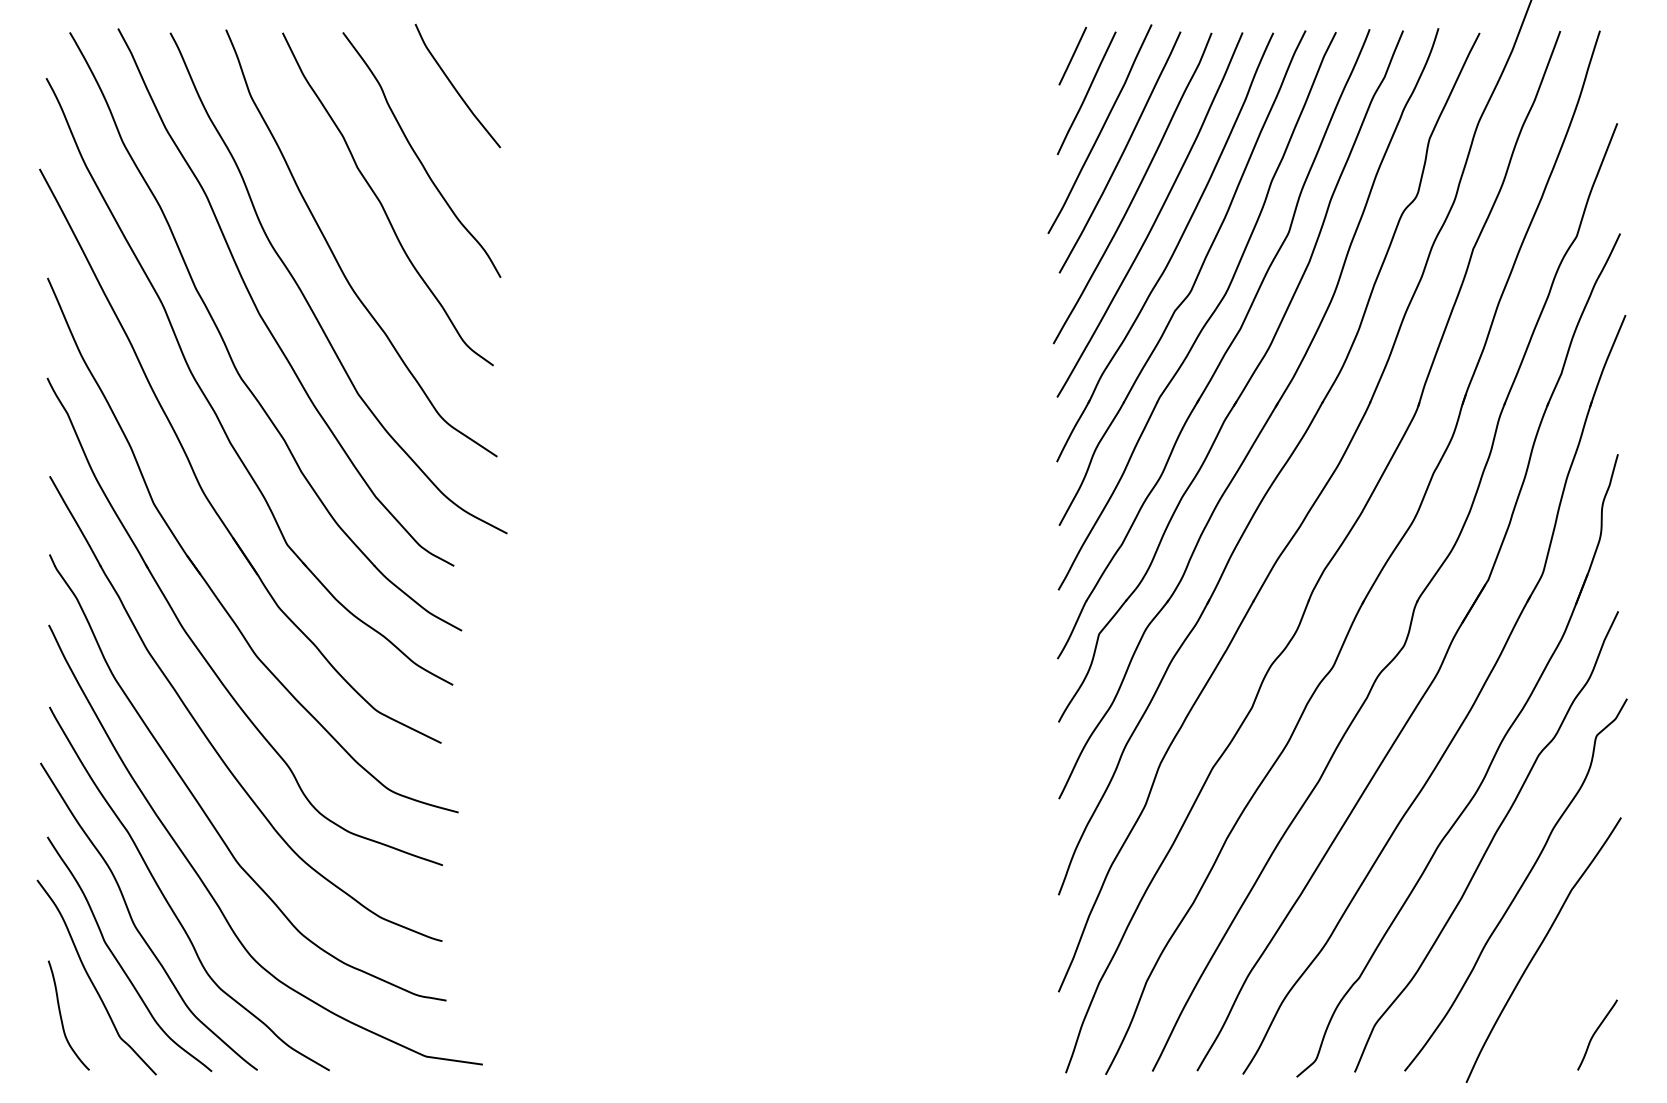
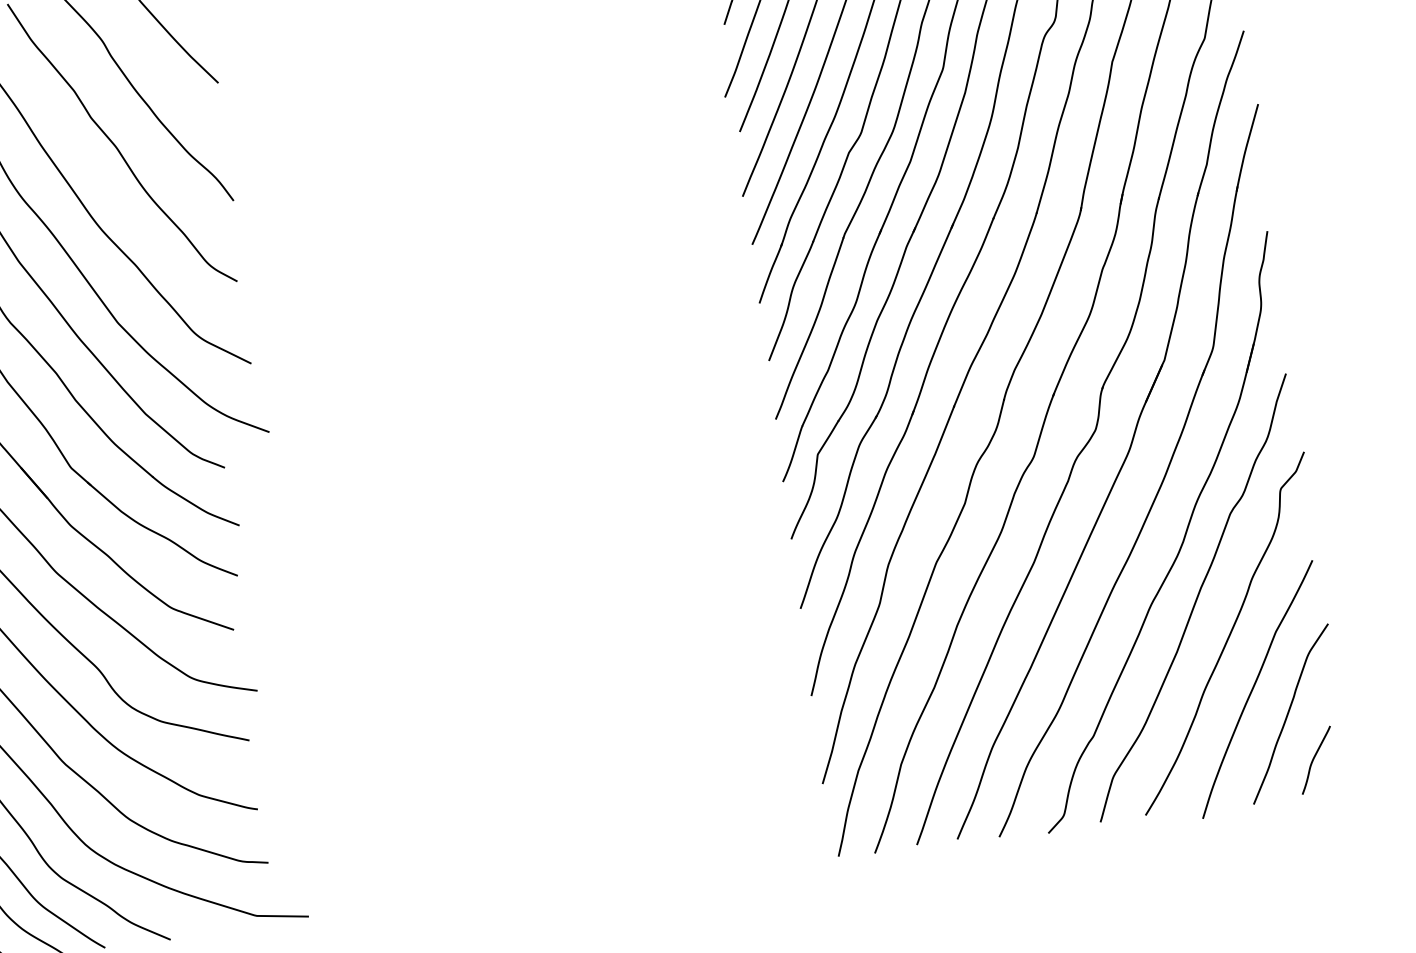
curve: (1574, 980) -> (1289, 713), added

